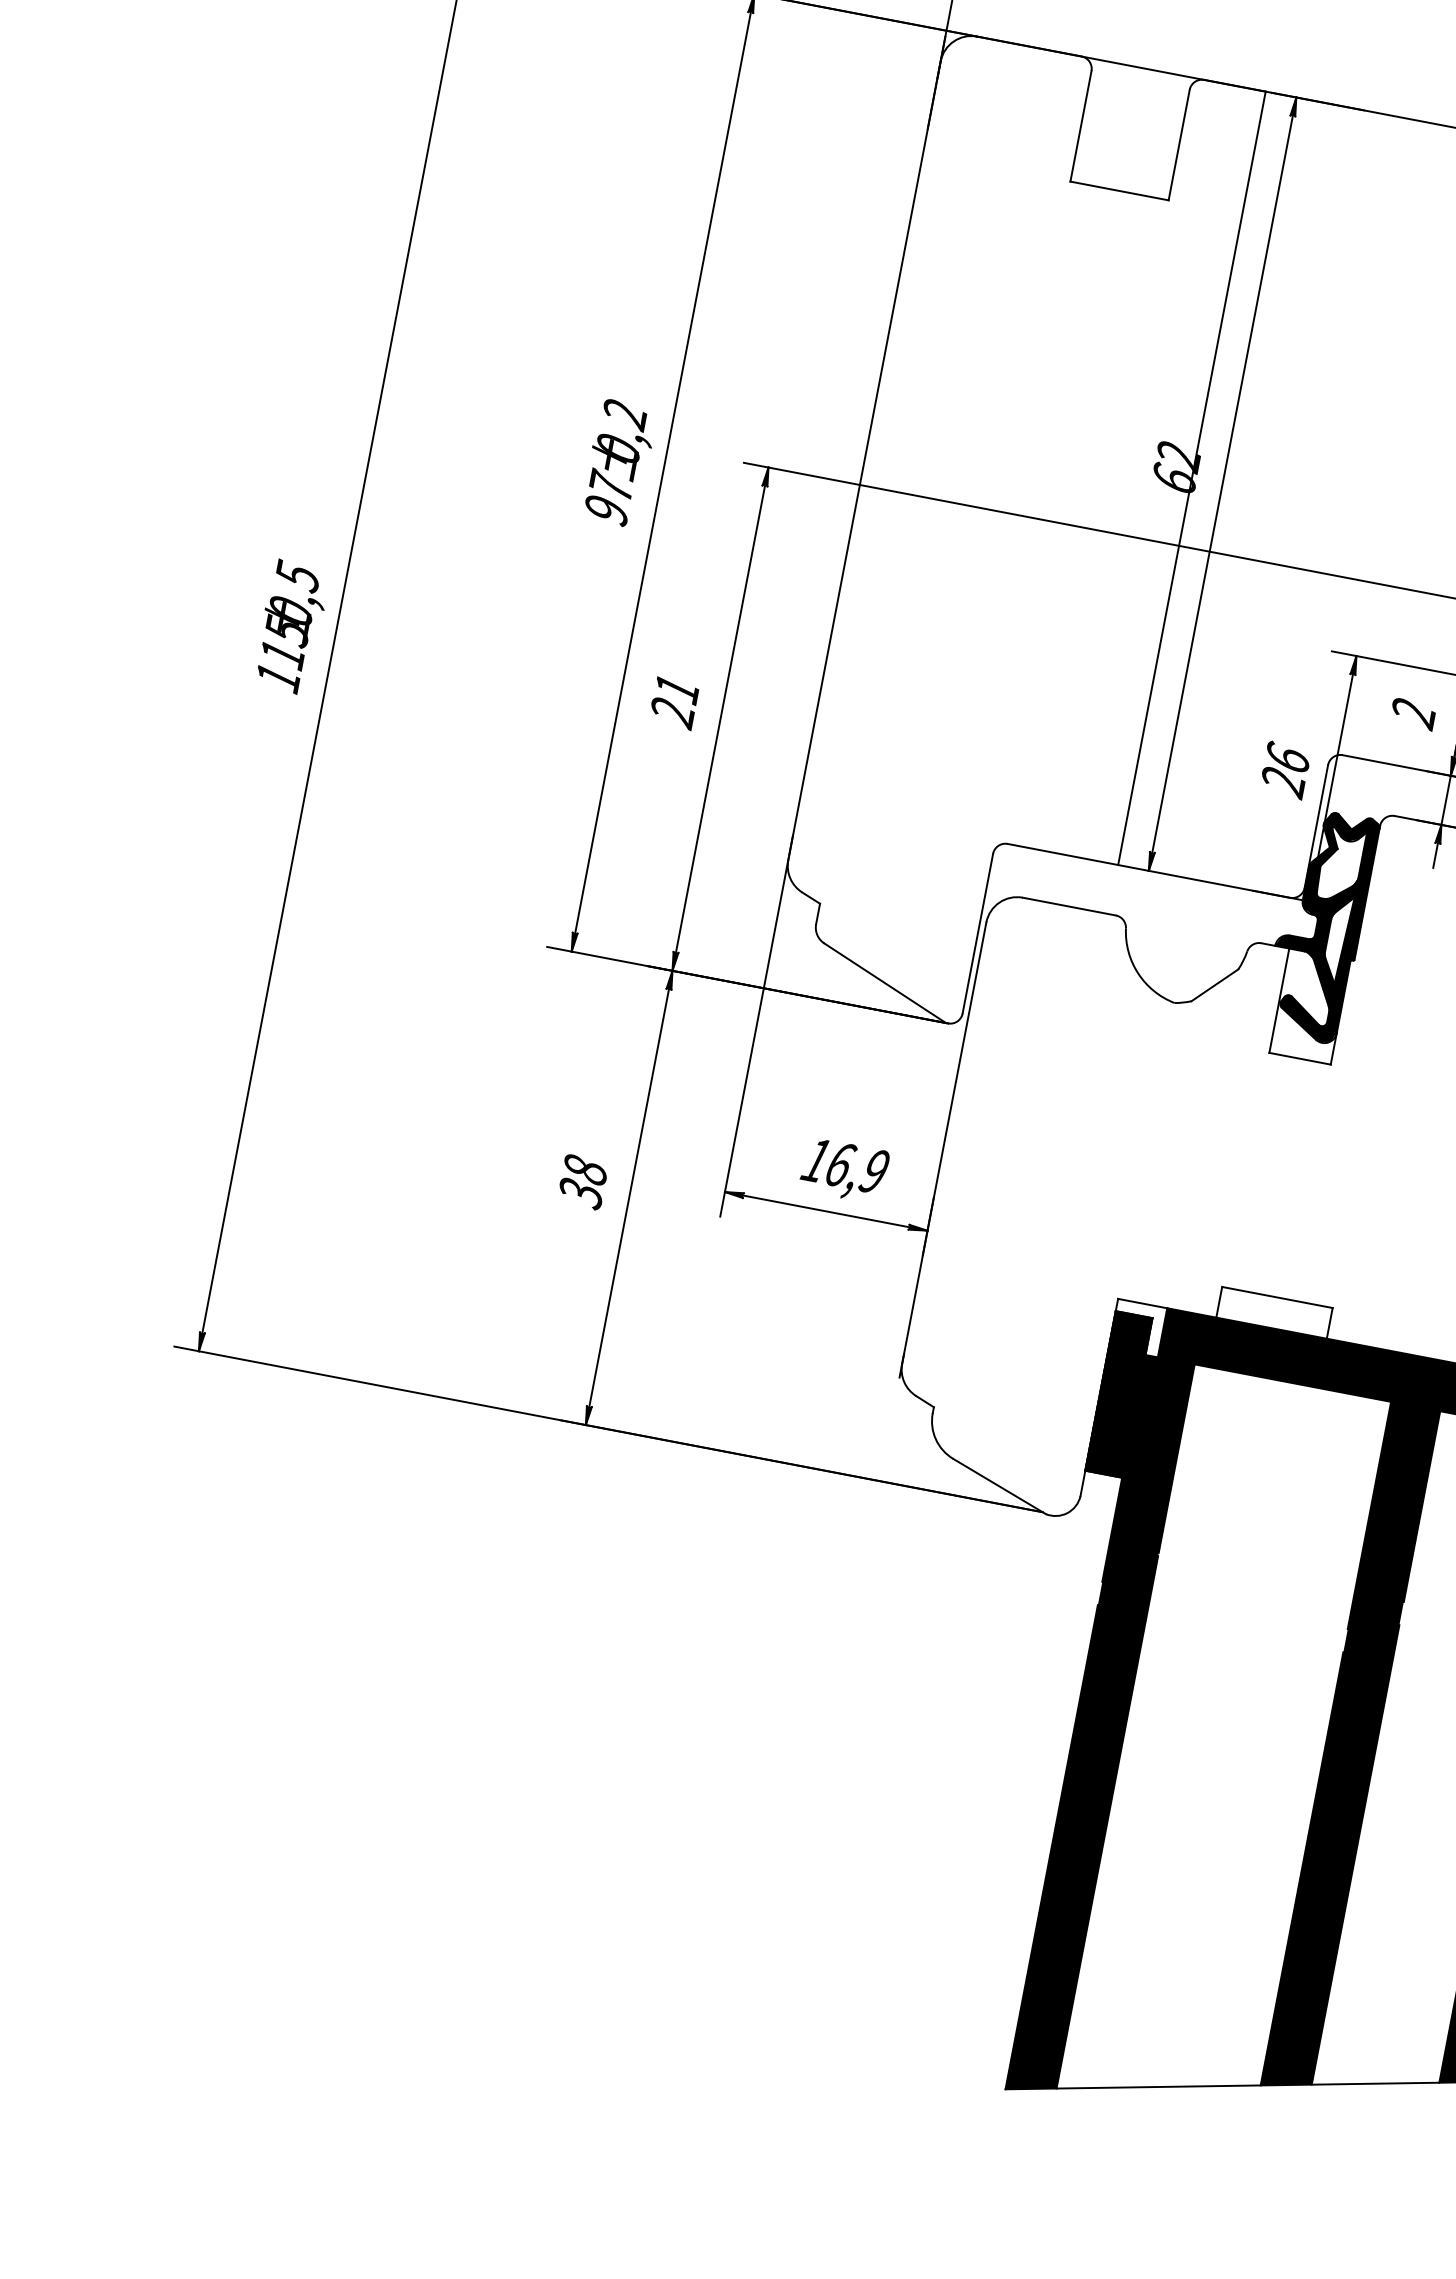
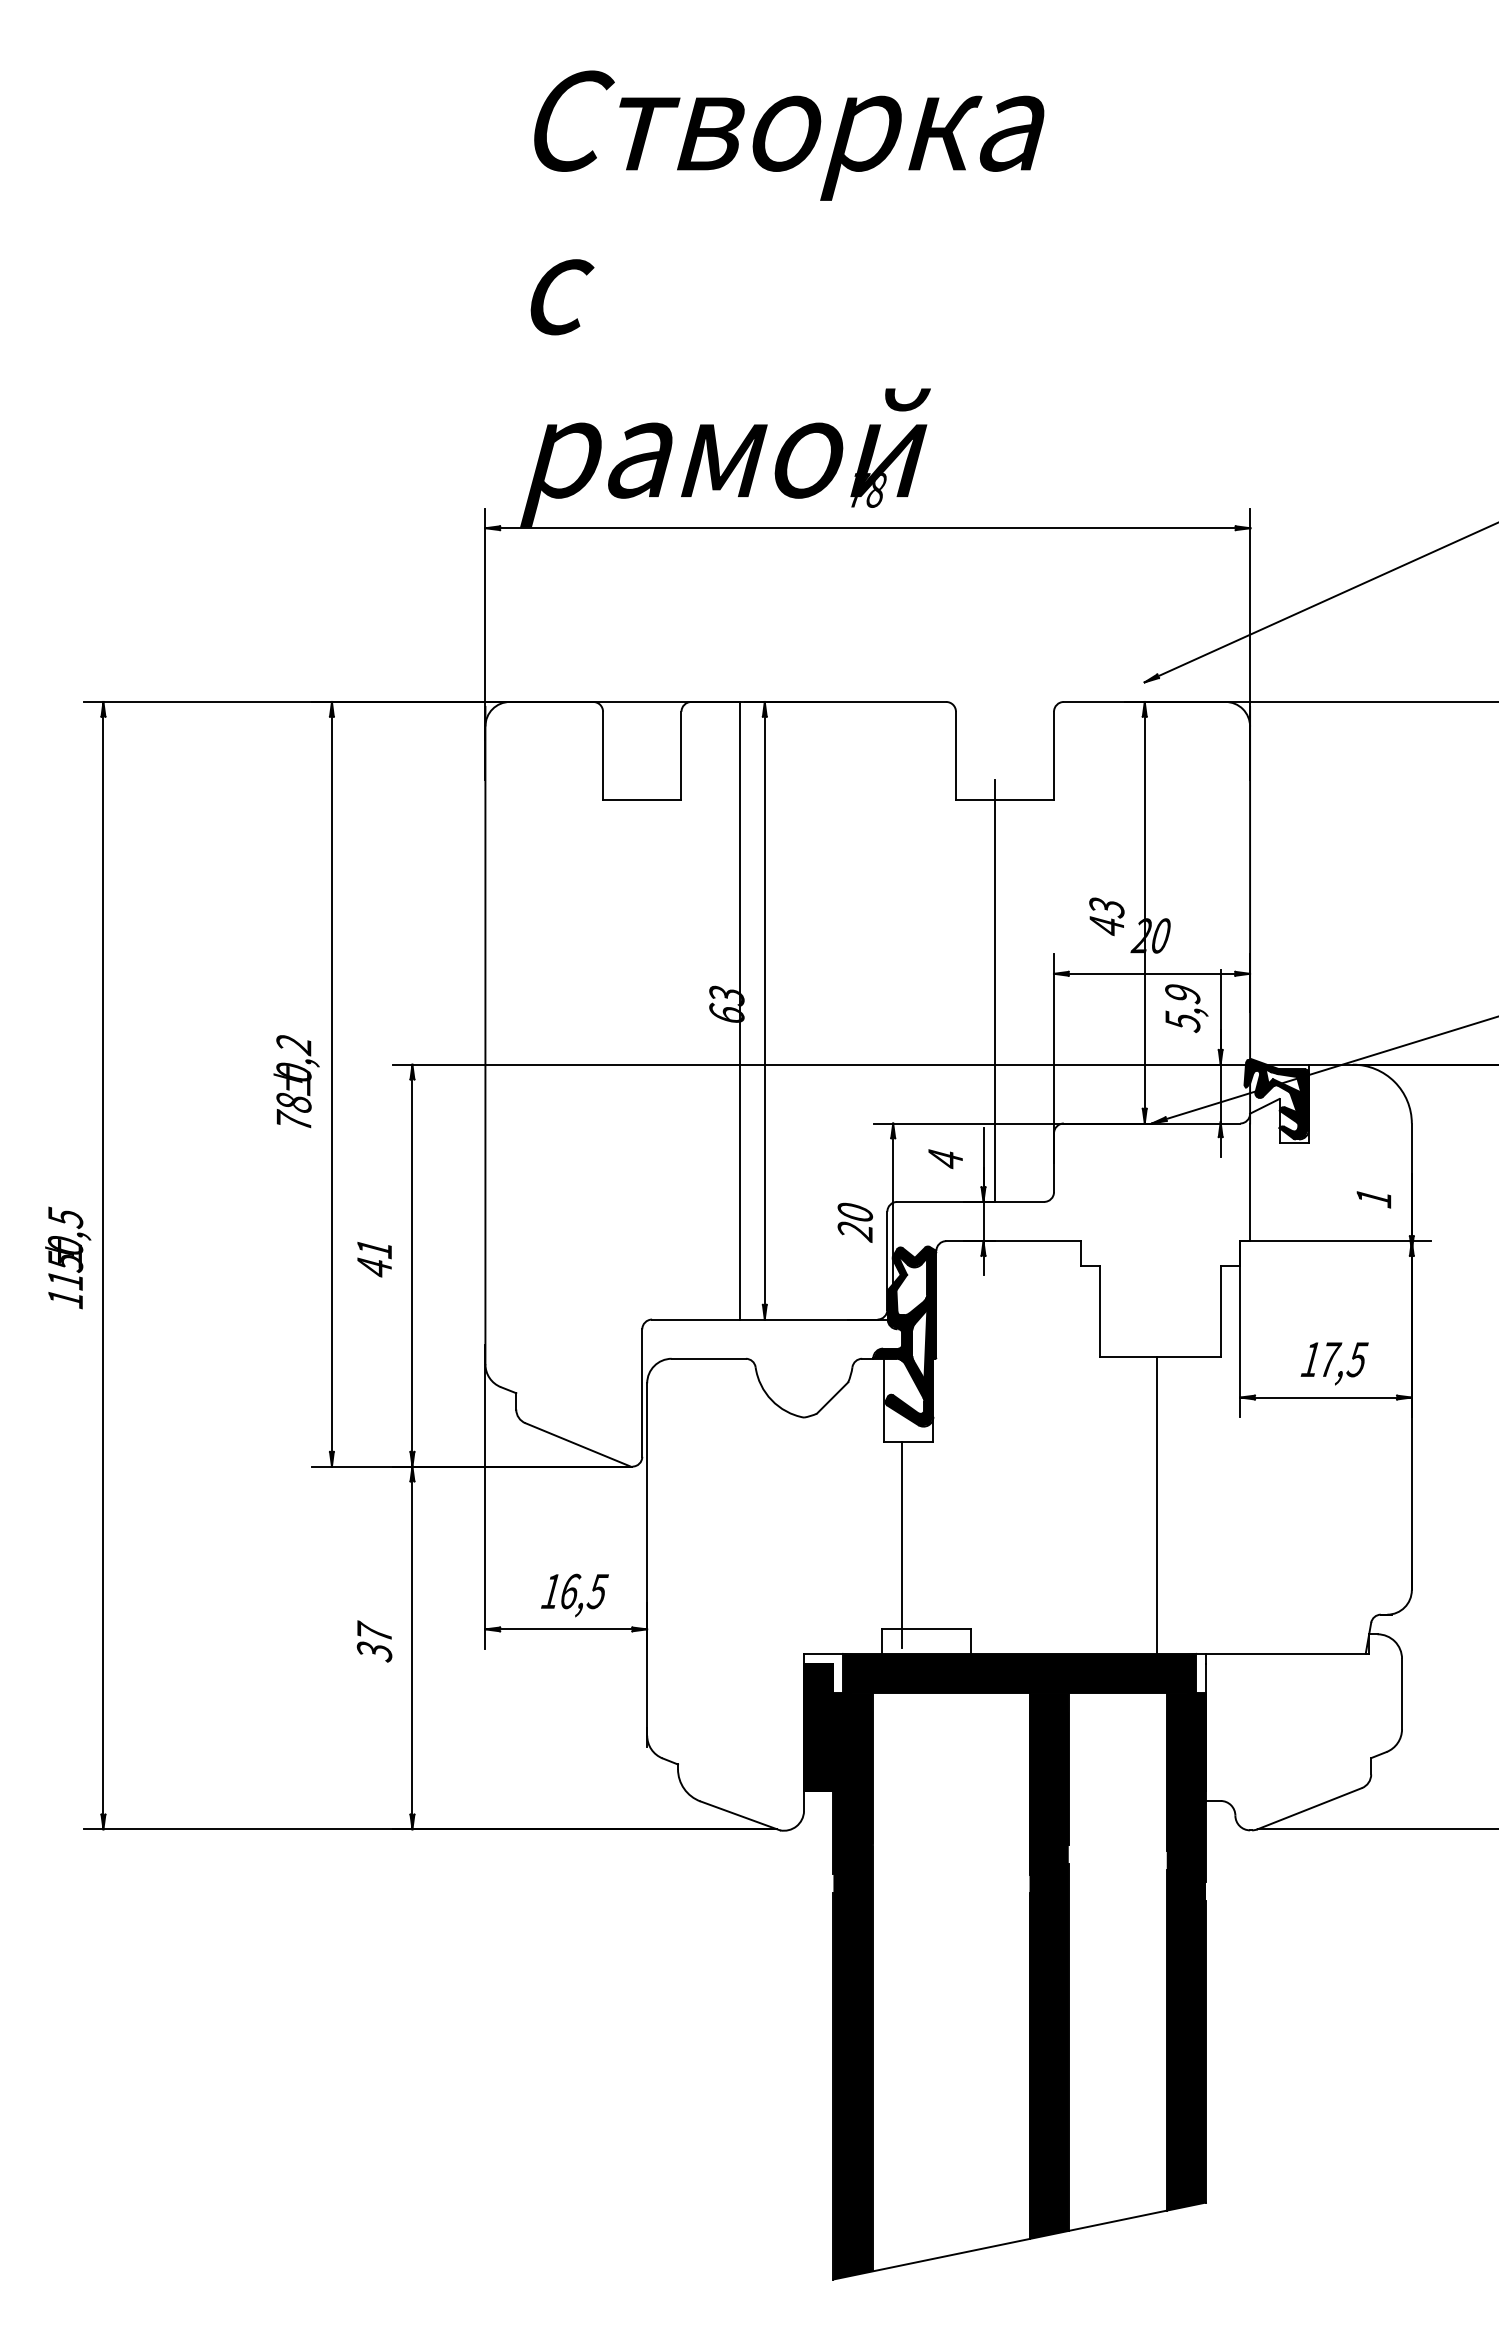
text: (1179, 457) -> (727, 996), 62 -> 63
text: (608, 497) -> (293, 1111), 97 -> 78
text: (671, 713) -> (373, 1268), 21 -> 41
text: (1413, 713) -> (945, 1159), 2 -> 4
text: (1286, 756) -> (854, 1211), 26 -> 20
text: (585, 1168) -> (374, 1631), 38 -> 37
text: (874, 1171) -> (597, 1591), 16,9 -> 16,5
line: (1267, 1185) -> (902, 1544), added

